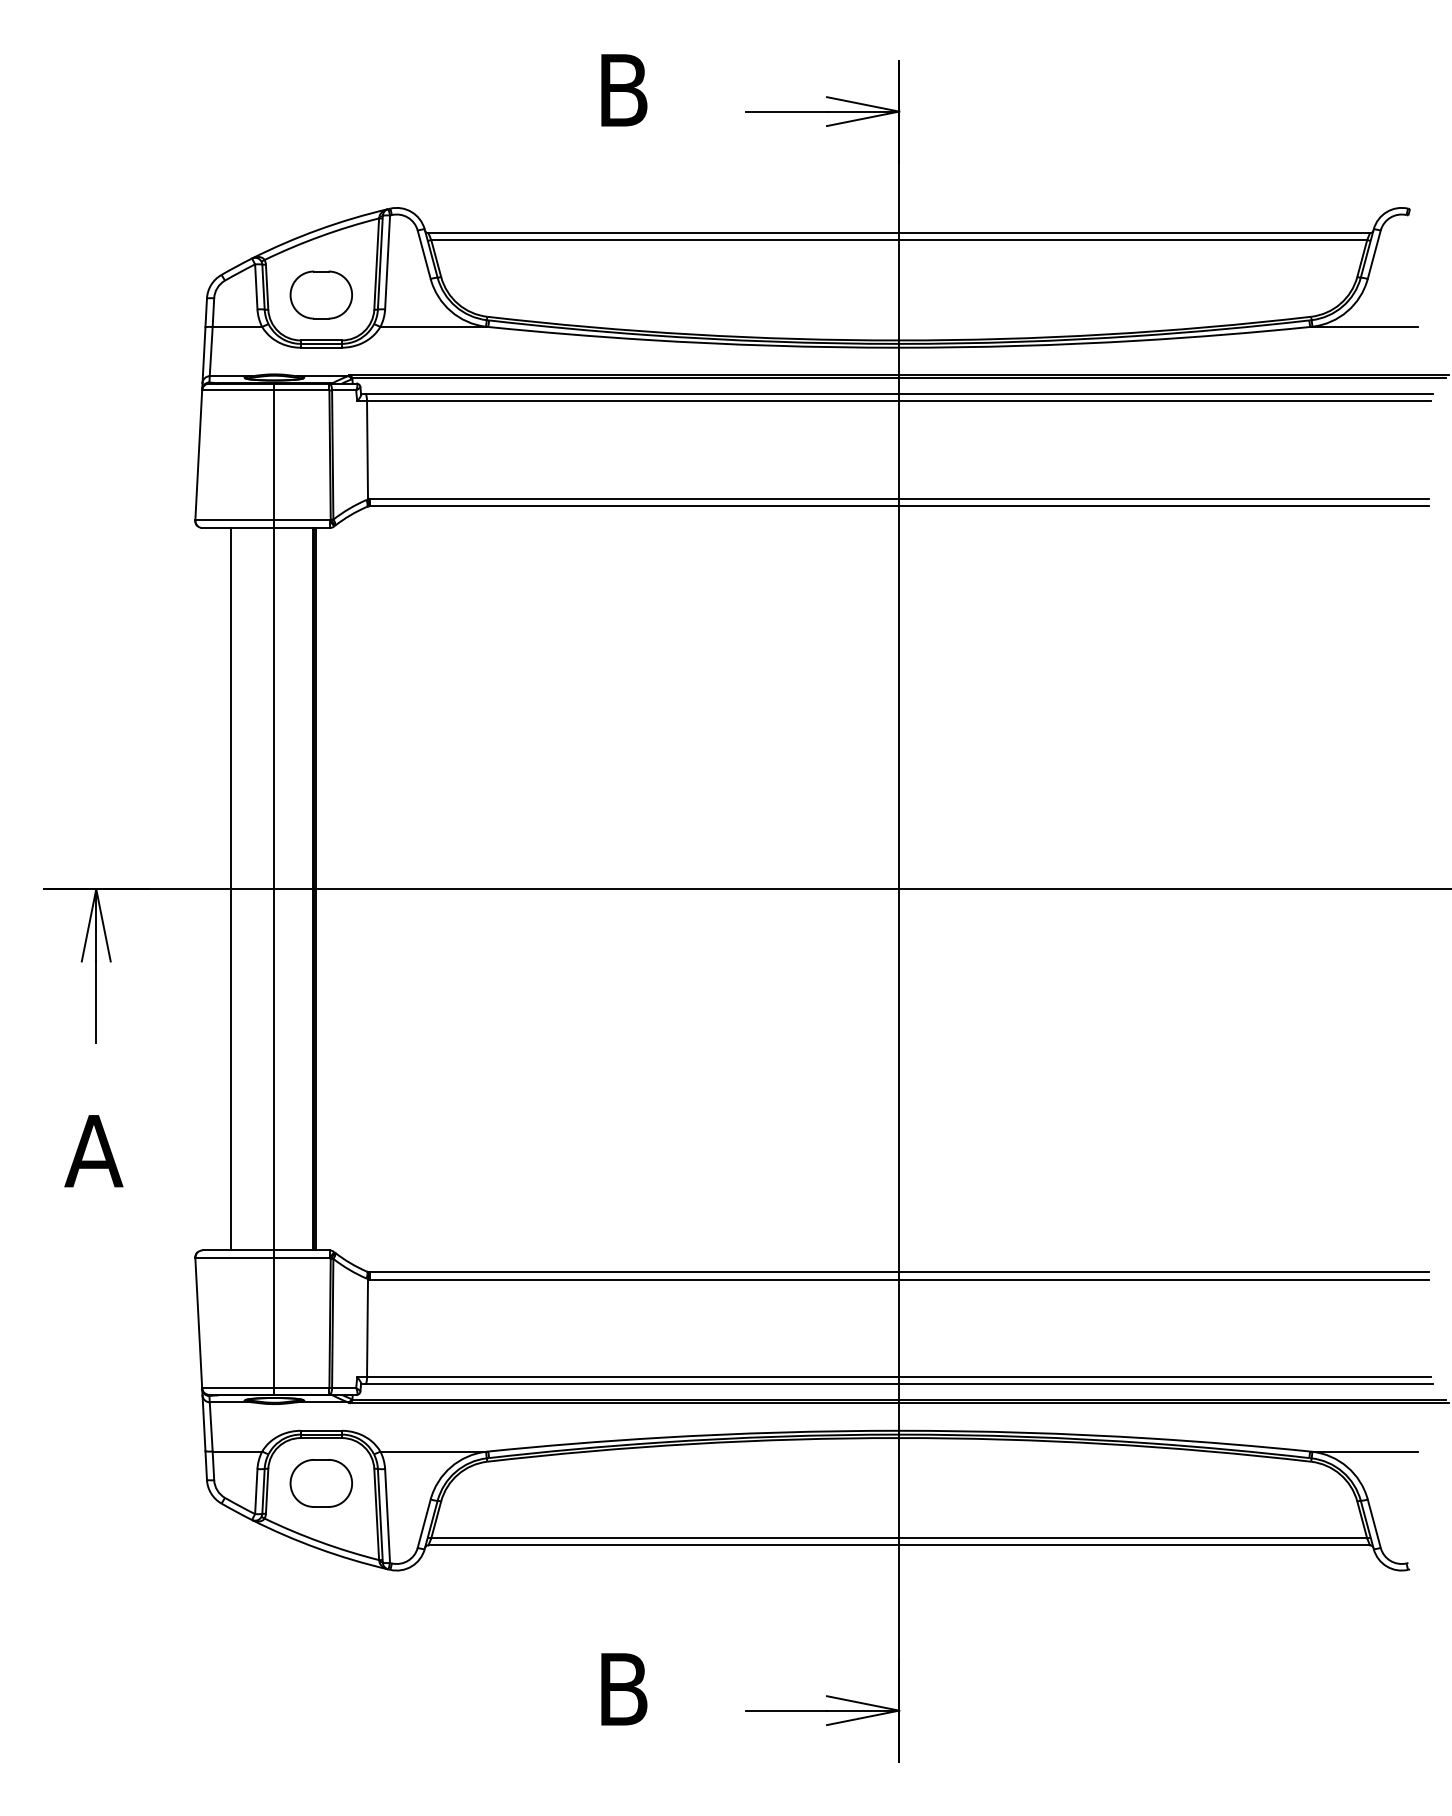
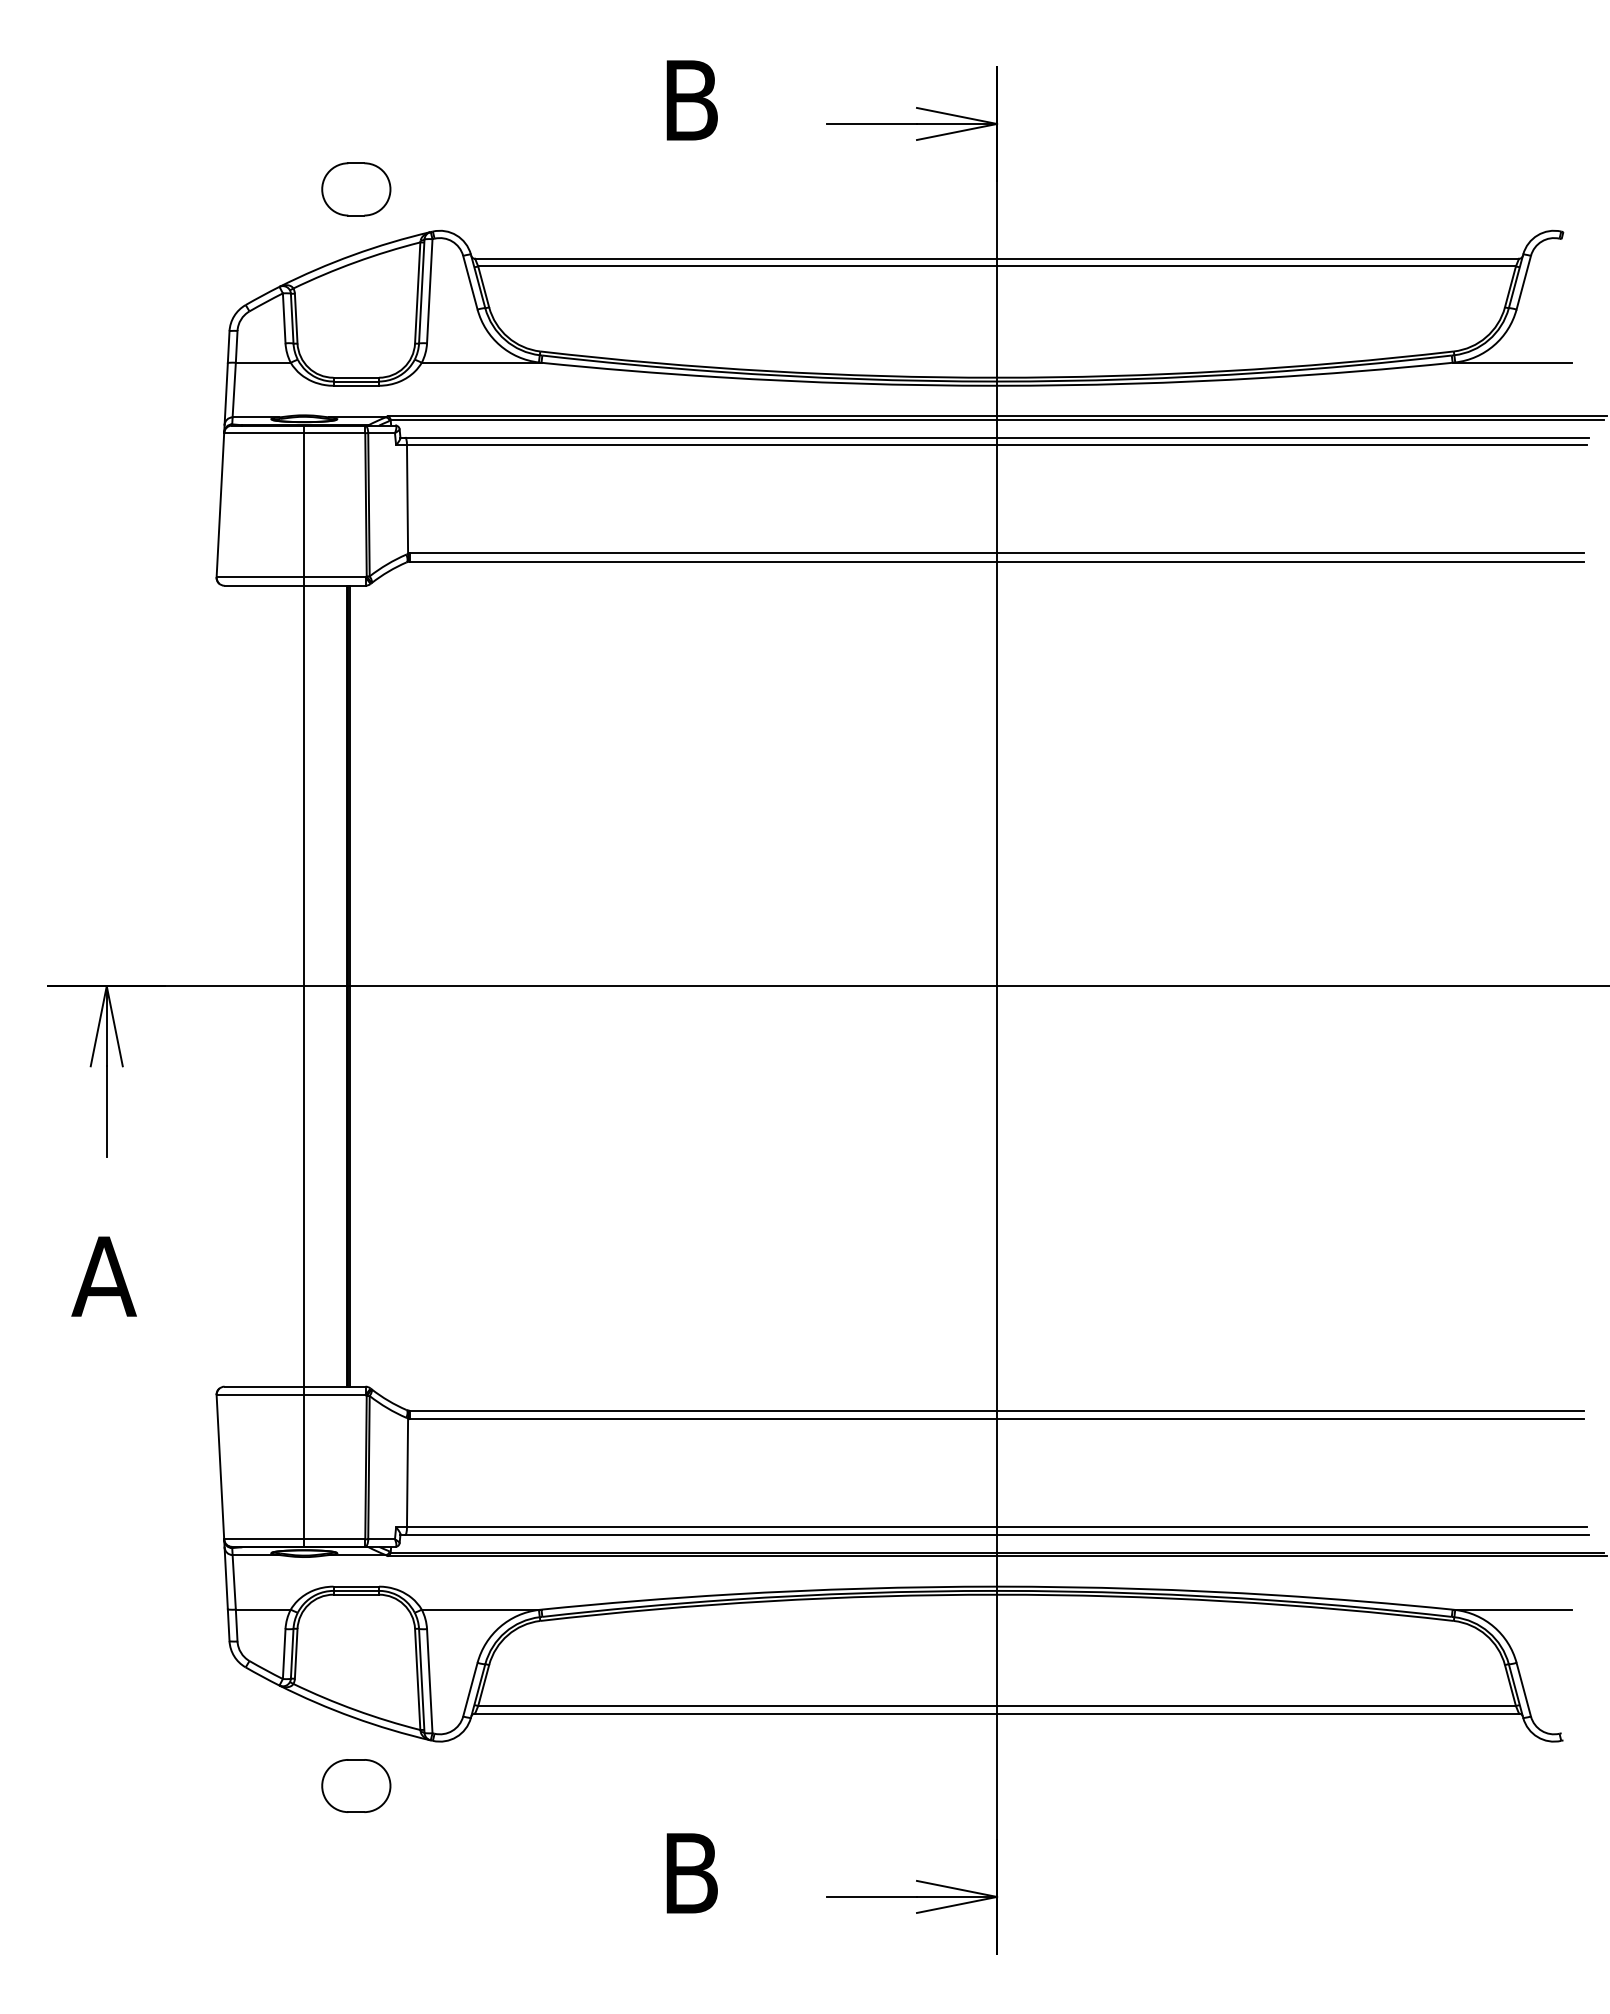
part: (321, 295) -> (356, 189), moved
line: (231, 888) -> (256, 985), removed
part: (321, 1482) -> (356, 1785), moved

